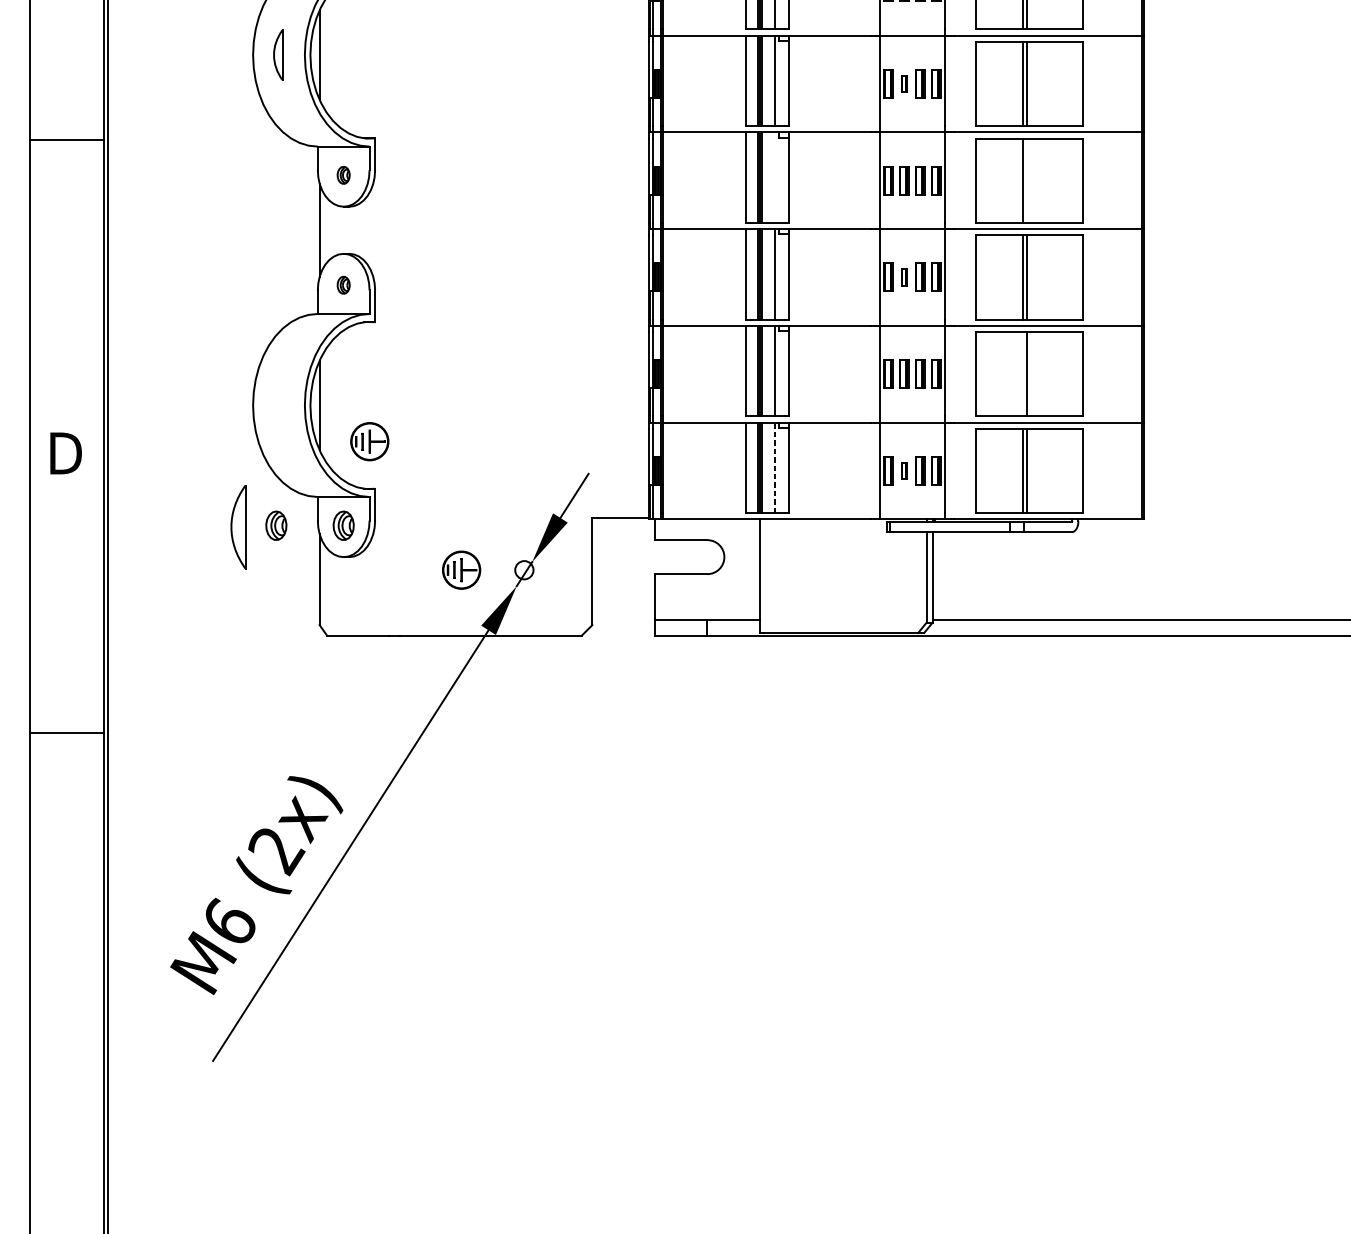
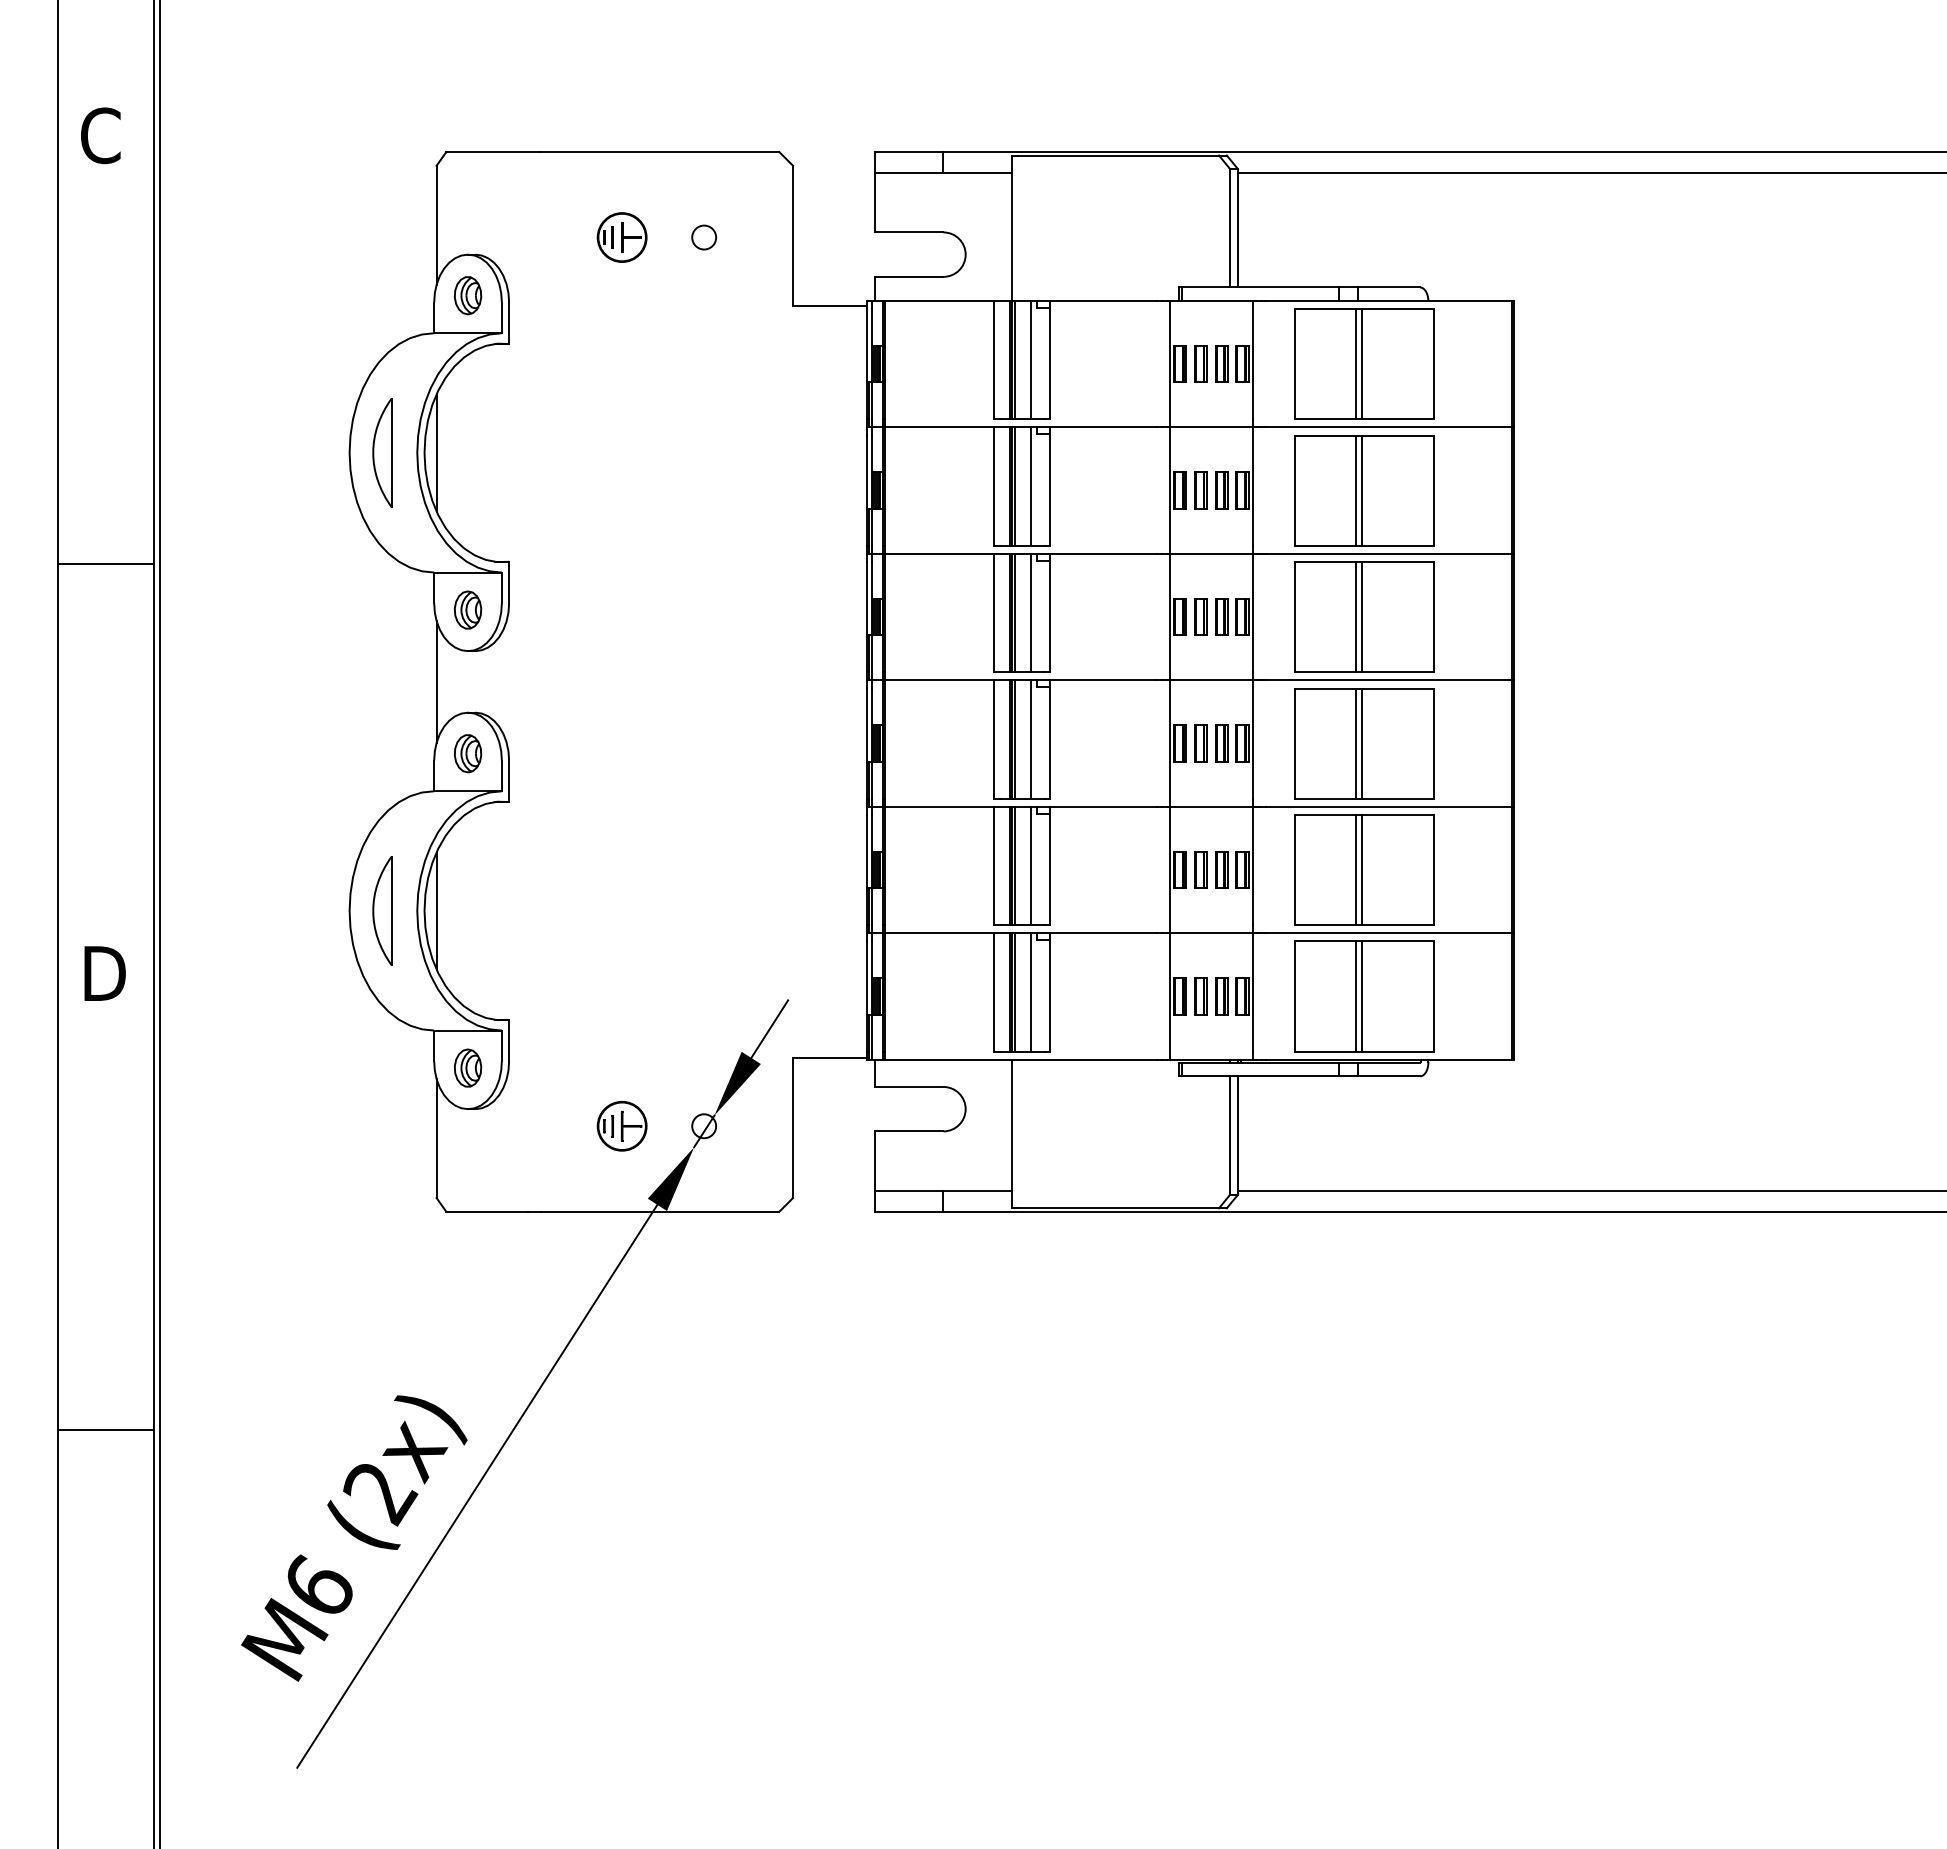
part: (278, 54) -> (382, 452), size x1.67
part: (904, 83) -> (1200, 490), size x1.67
part: (343, 174) -> (467, 609), size x1.67
line: (774, 177) -> (1031, 612), added
line: (1027, 181) -> (1361, 617), added
part: (904, 277) -> (1200, 743), size x1.67
part: (343, 285) -> (467, 753), size x1.67
line: (1023, 373) -> (1356, 869), added
part: (369, 441) -> (501, 958), removed
line: (774, 467) -> (1031, 991), dashed -> solid
part: (904, 470) -> (1200, 996), size x1.67
part: (275, 525) -> (379, 1067), removed
part: (238, 526) -> (382, 910), moved
line: (67, 733) -> (106, 1429), moved

